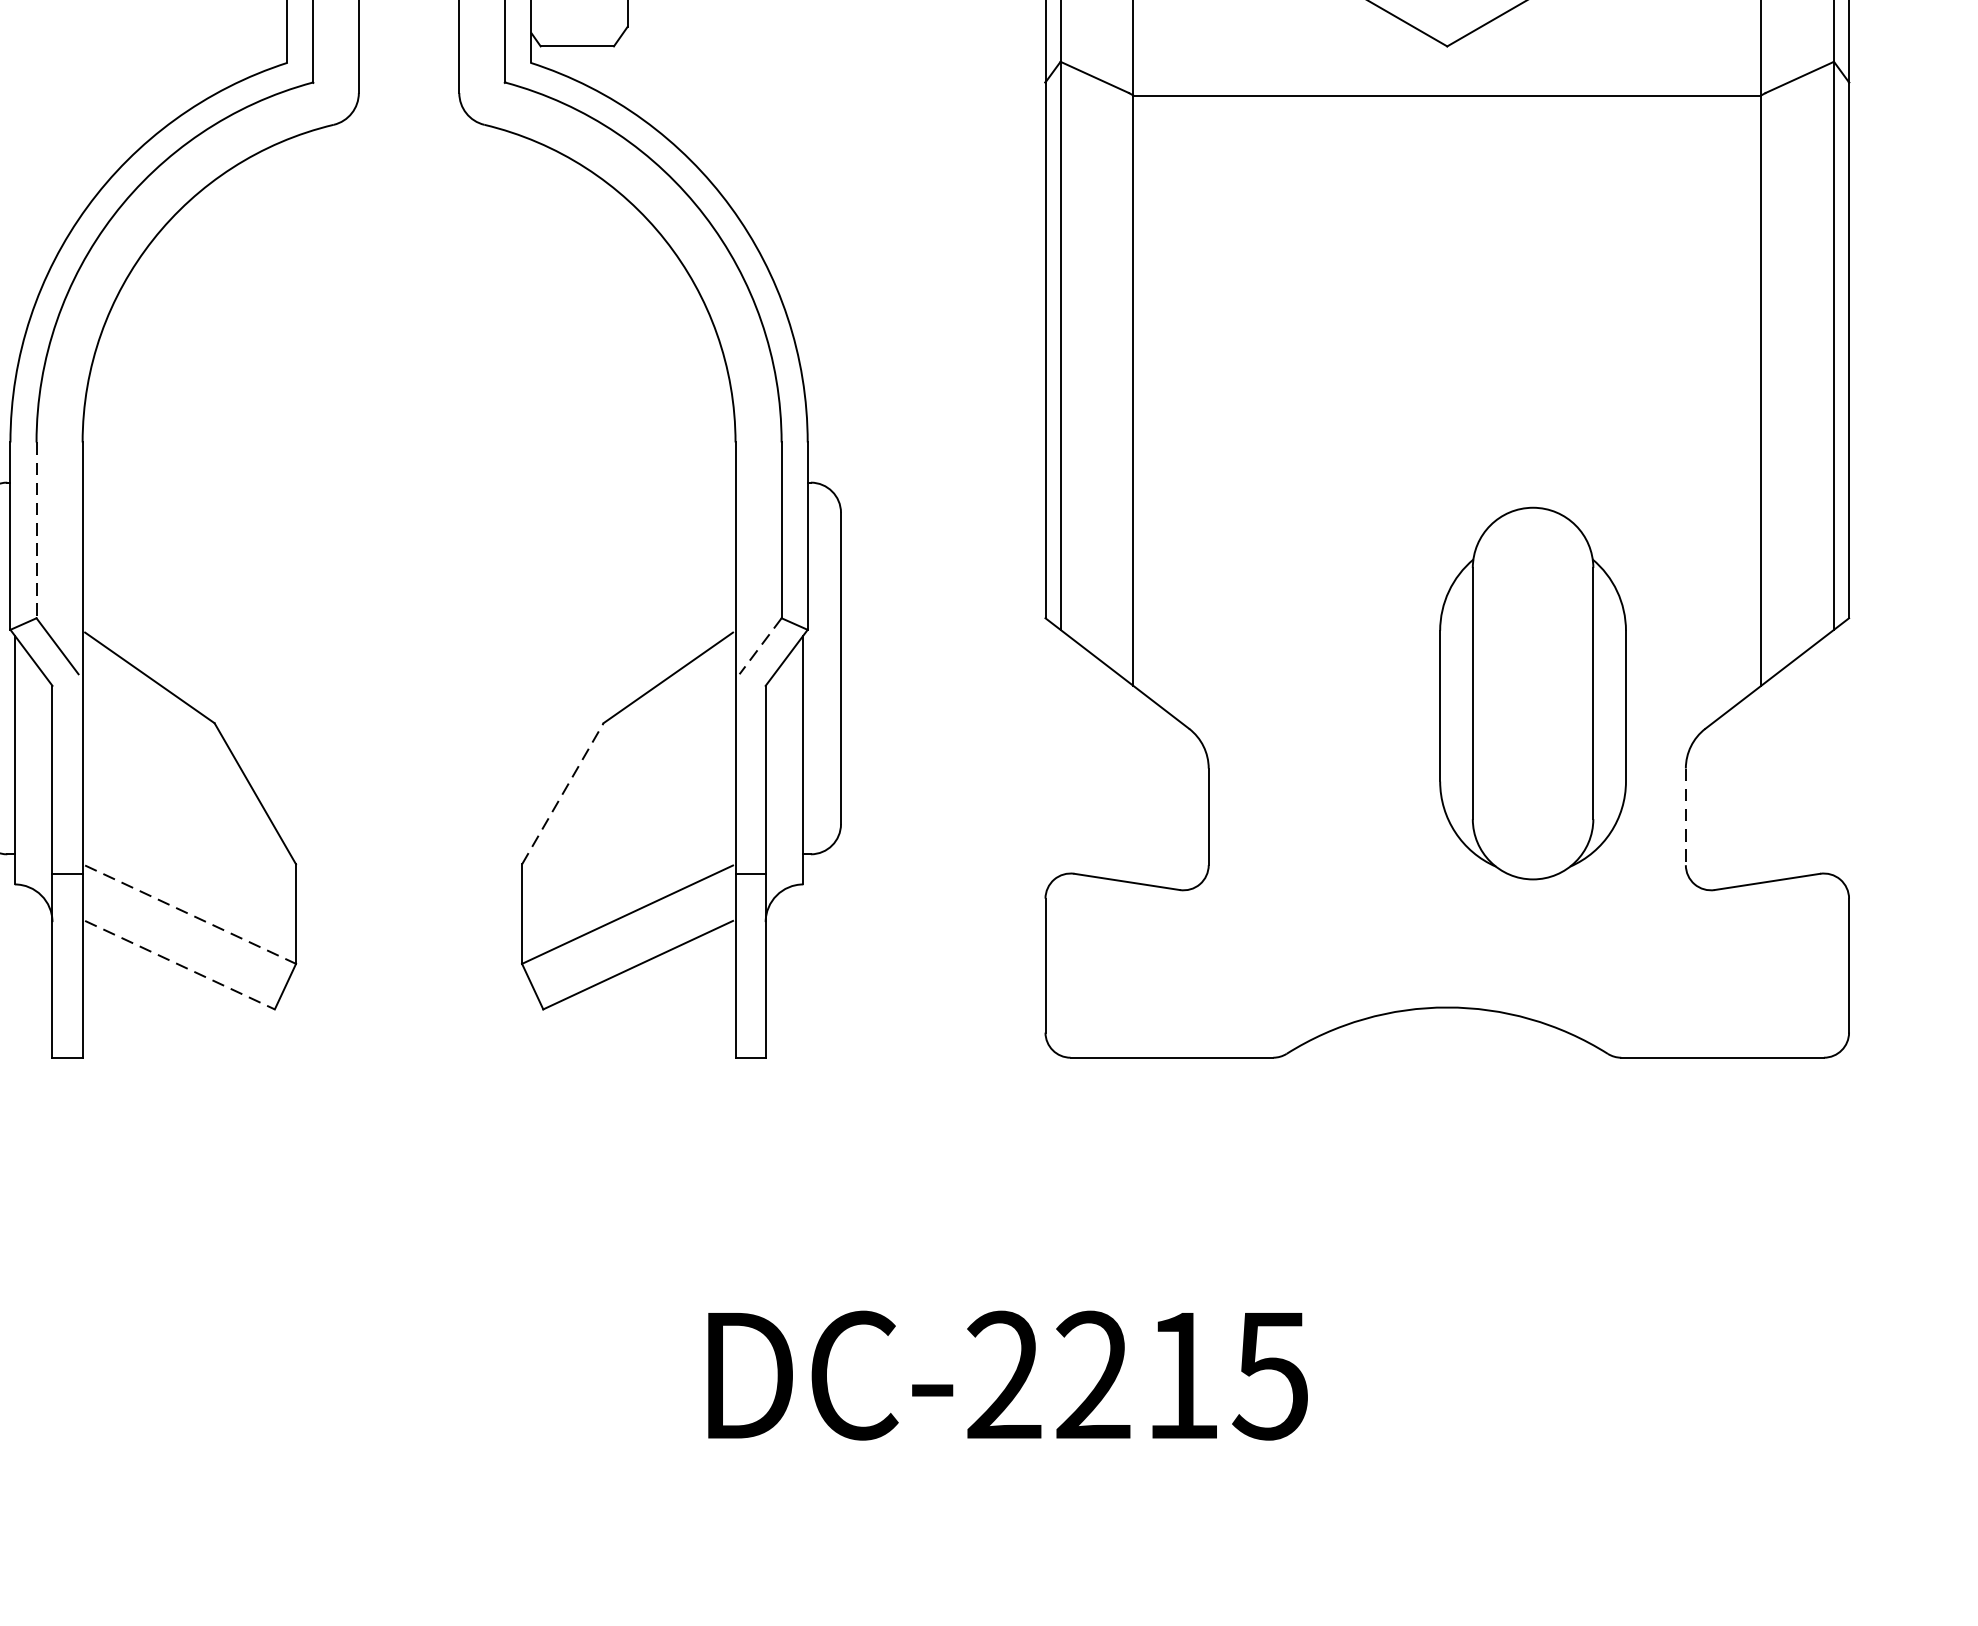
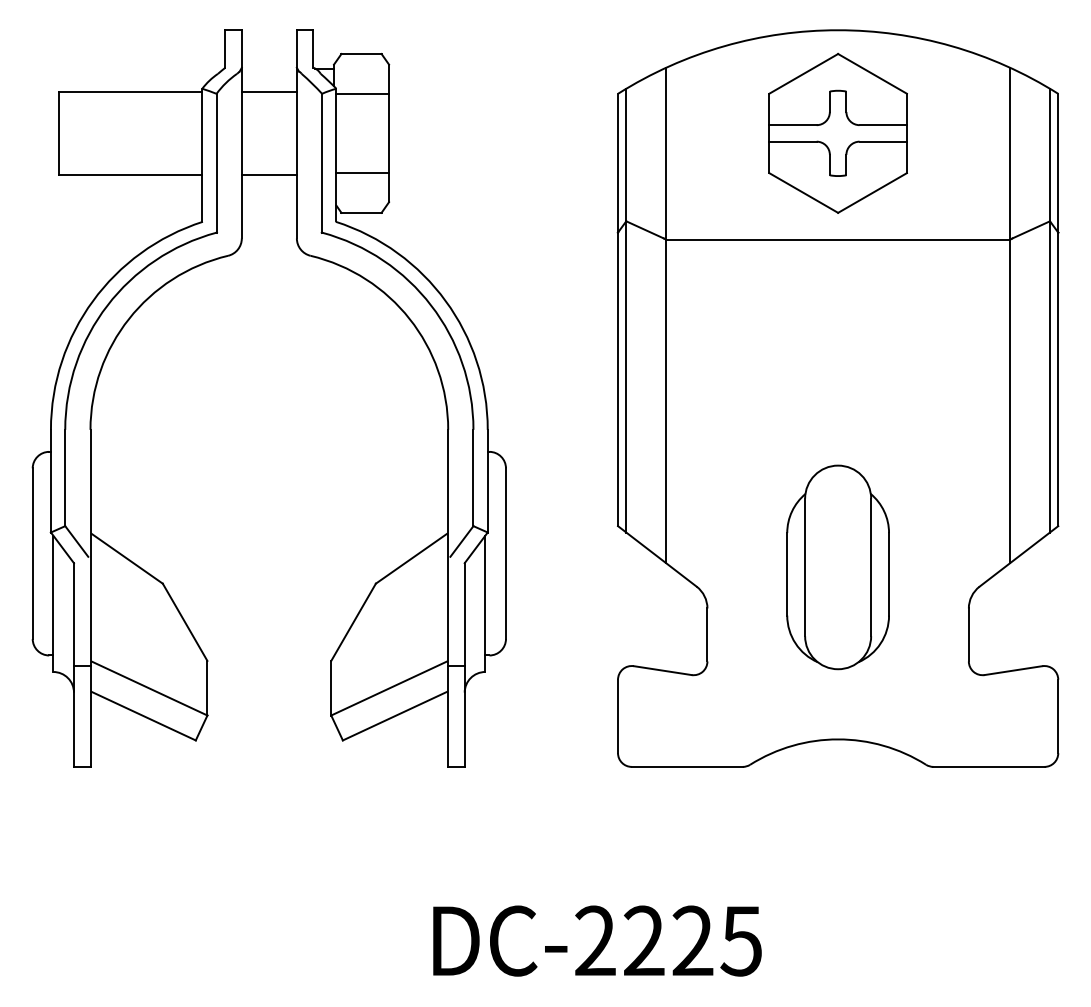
line: (36, 531) -> (65, 478), dashed -> solid
line: (759, 646) -> (461, 541), dashed -> solid
part: (1531, 693) -> (837, 567), moved
line: (562, 794) -> (353, 622), dashed -> solid
line: (1685, 817) -> (968, 635), dashed -> solid
line: (190, 914) -> (149, 688), dashed -> solid
line: (181, 965) -> (144, 716), dashed -> solid
text: (1181, 1374) -> (692, 940), DC-2215 -> DC-2225

